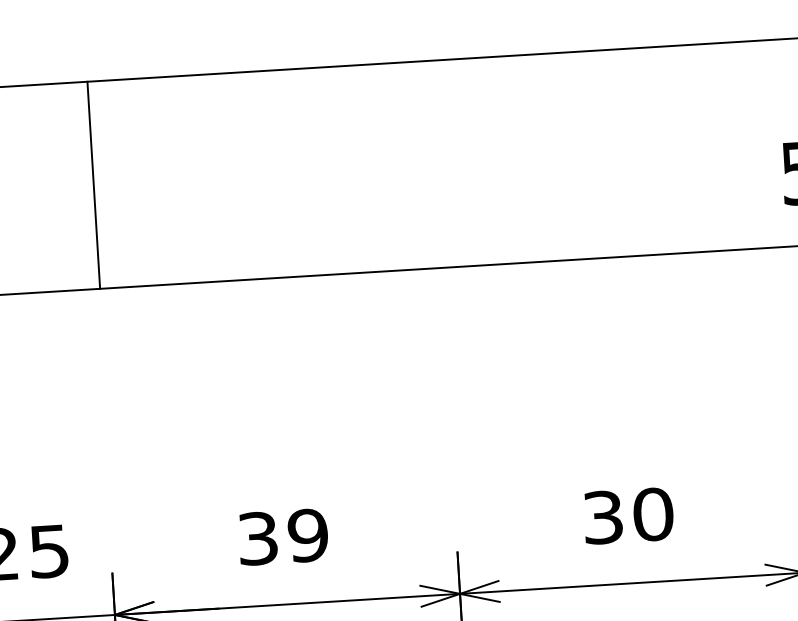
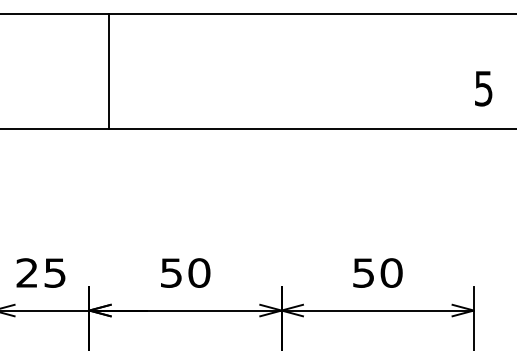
line: (94, 185) -> (109, 71), moved
text: (604, 516) -> (364, 272), 30 -> 50
text: (283, 536) -> (185, 272), 39 -> 50

